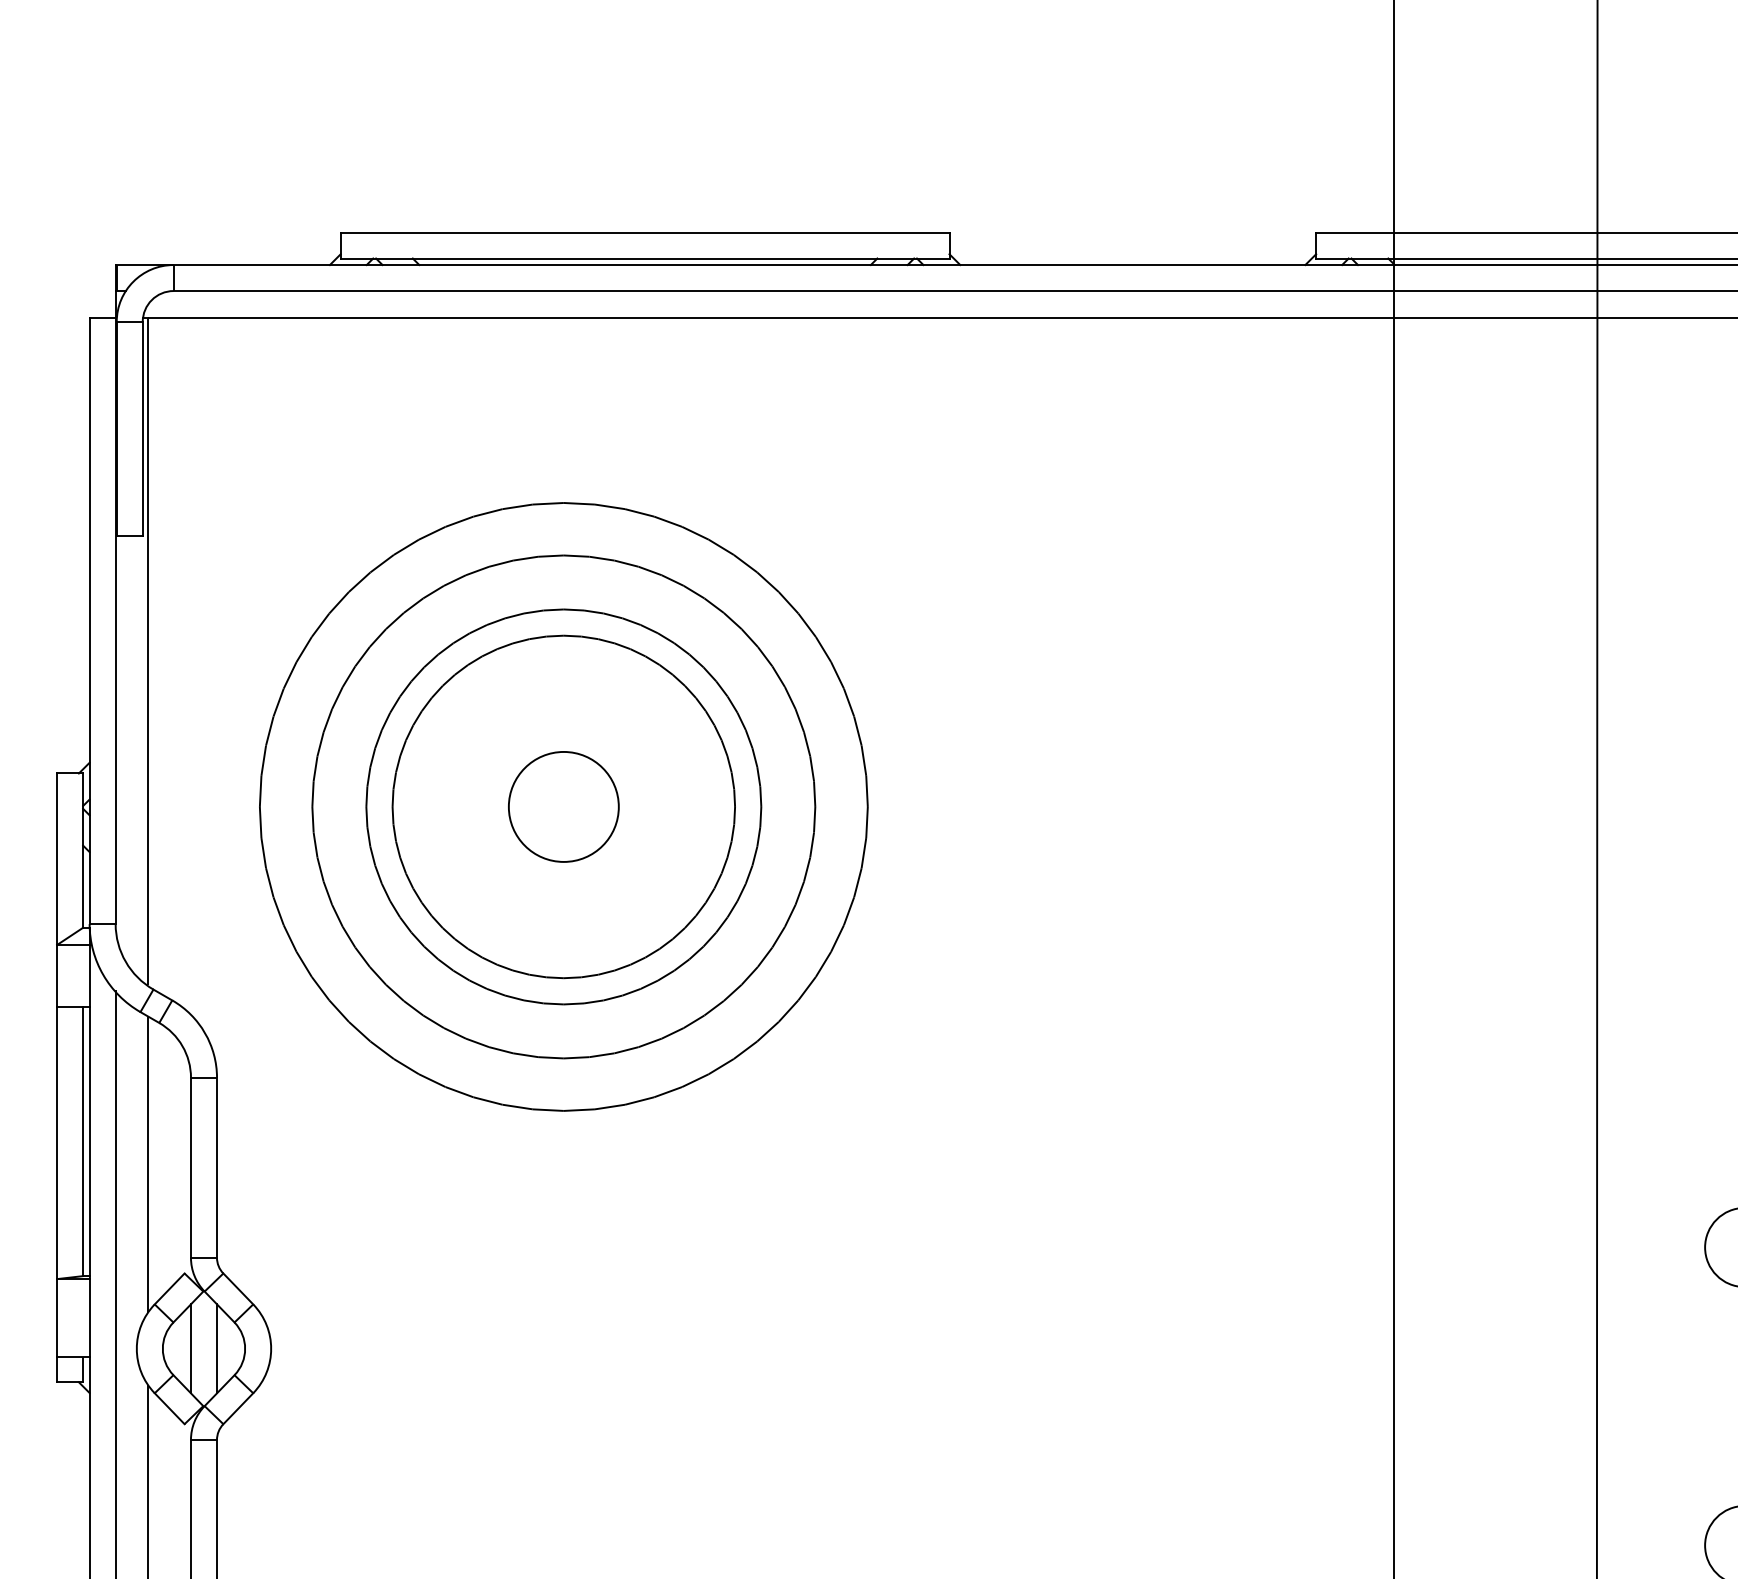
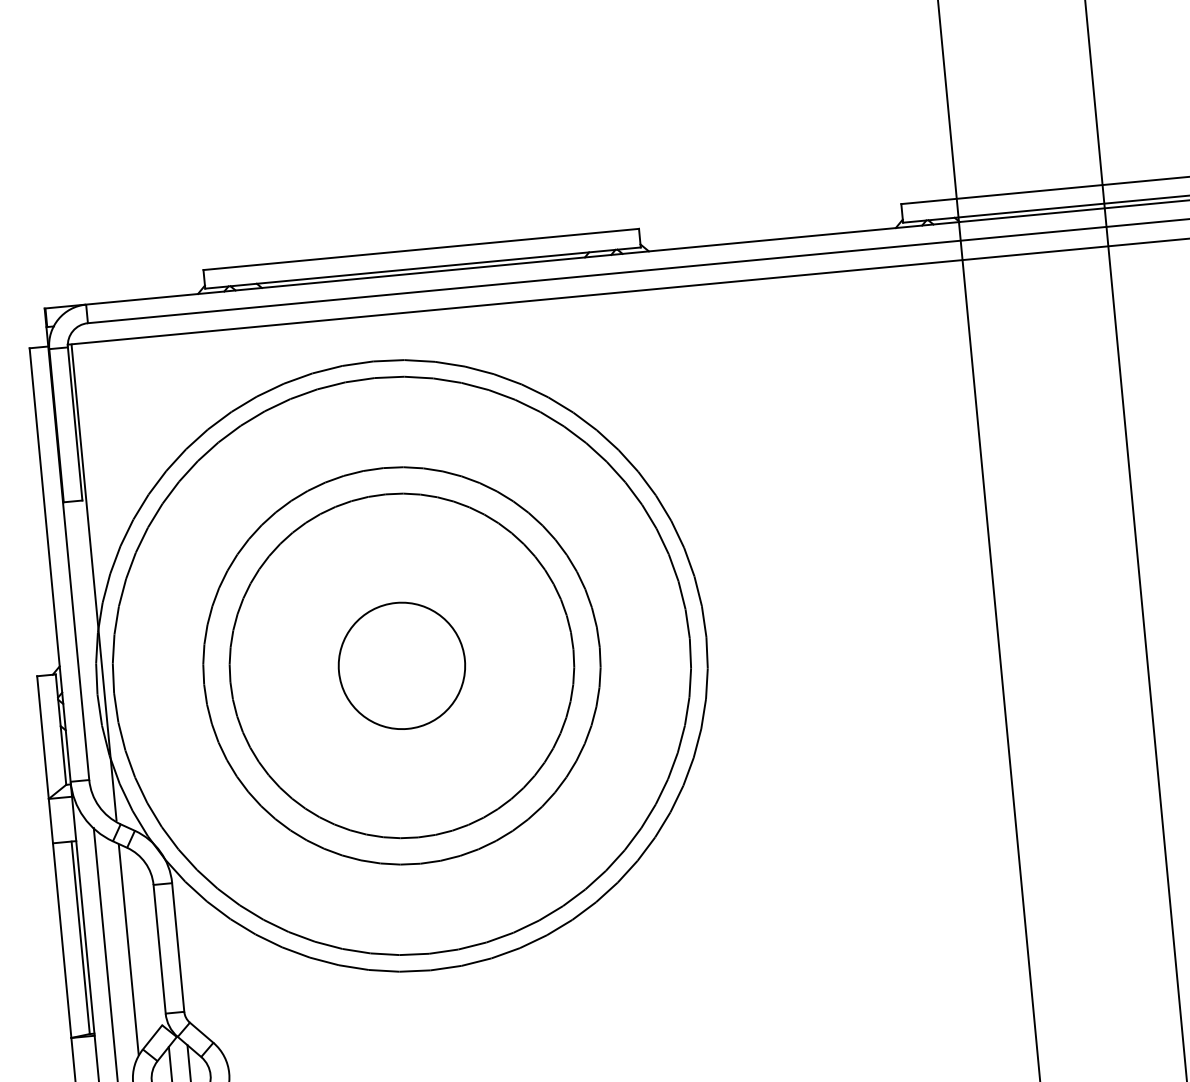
circle: (563, 806) -> (401, 665), size x1.4
circle: (563, 806) -> (401, 665), size x1.4
circle: (563, 806) -> (401, 665), size x1.4
circle: (563, 806) -> (401, 665), size x1.6
circle: (563, 806) -> (401, 665), size x1.6

